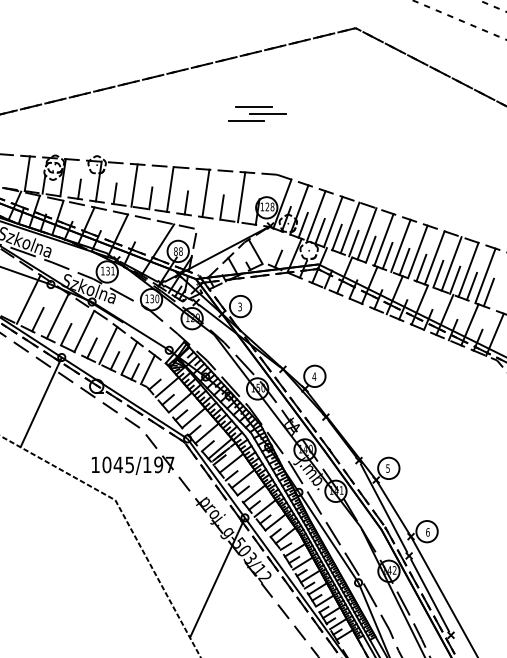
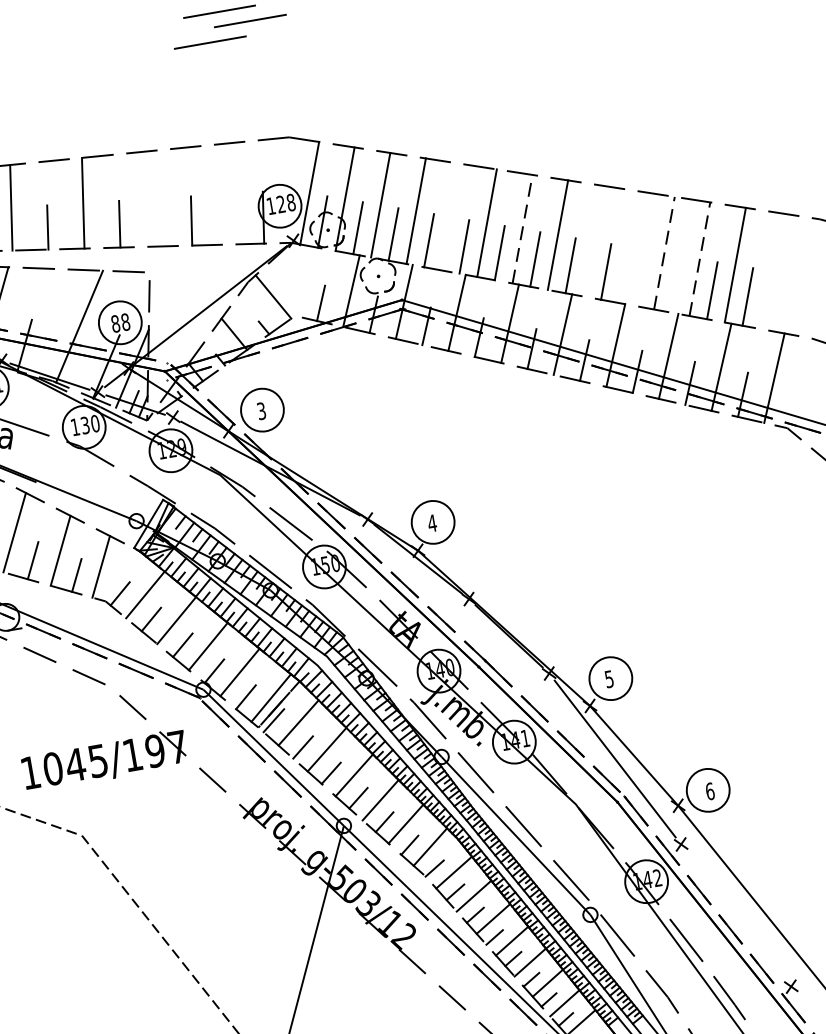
line: (205, 193) -> (154, 199), removed
line: (241, 197) -> (226, 194), removed
line: (349, 227) -> (450, 216), removed
line: (383, 239) -> (521, 228), solid -> dashed
line: (417, 251) -> (592, 240), removed
line: (434, 257) -> (628, 246), removed
line: (451, 263) -> (663, 252), solid -> dashed
line: (468, 269) -> (699, 258), solid -> dashed
line: (438, 273) -> (641, 276), removed
line: (455, 279) -> (677, 282), removed
line: (429, 595) -> (734, 915), removed

